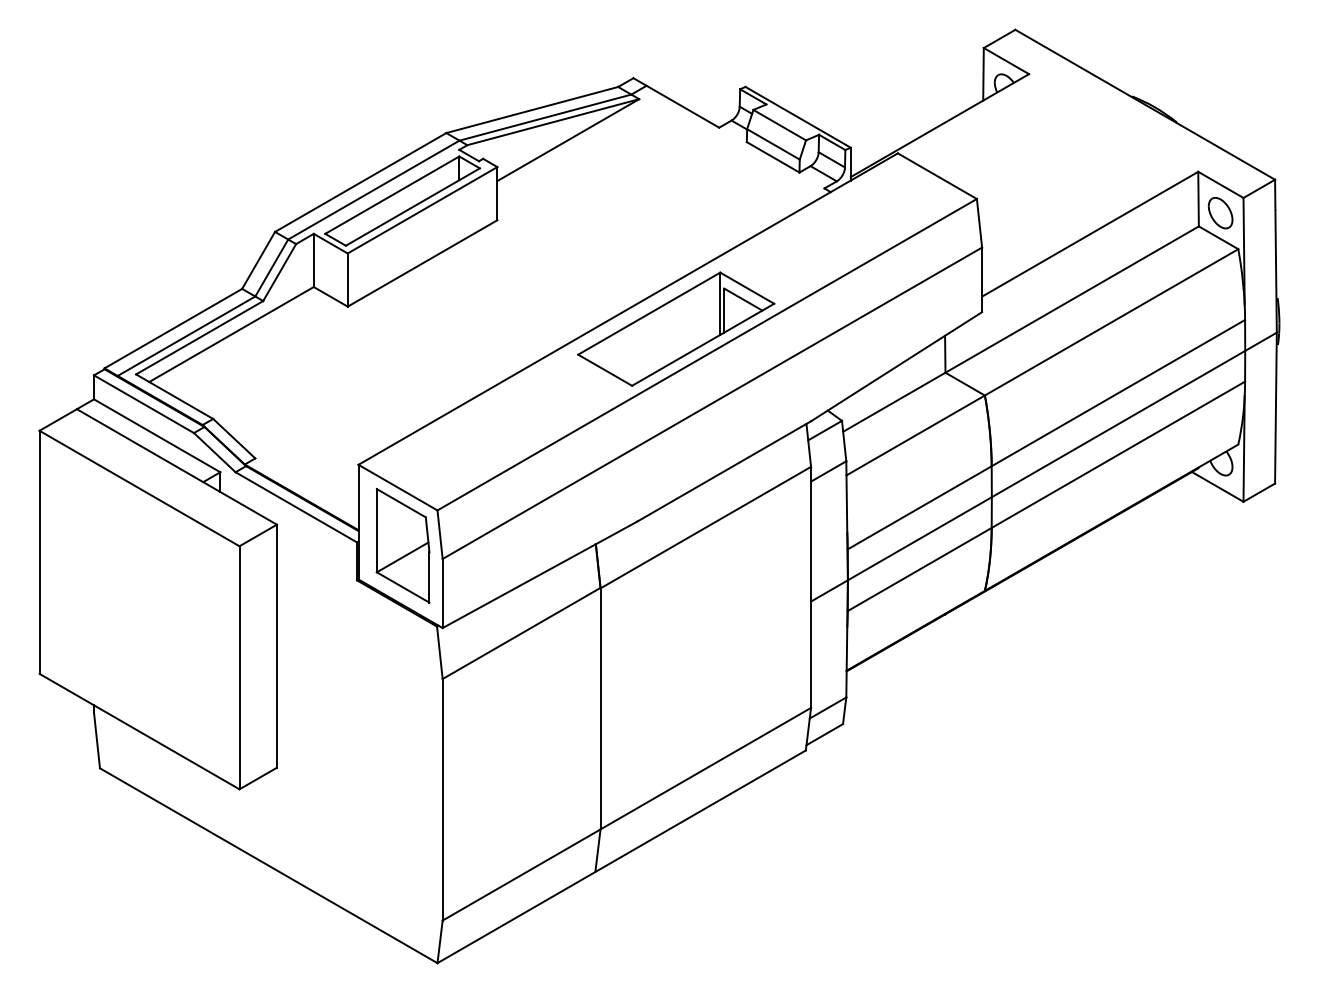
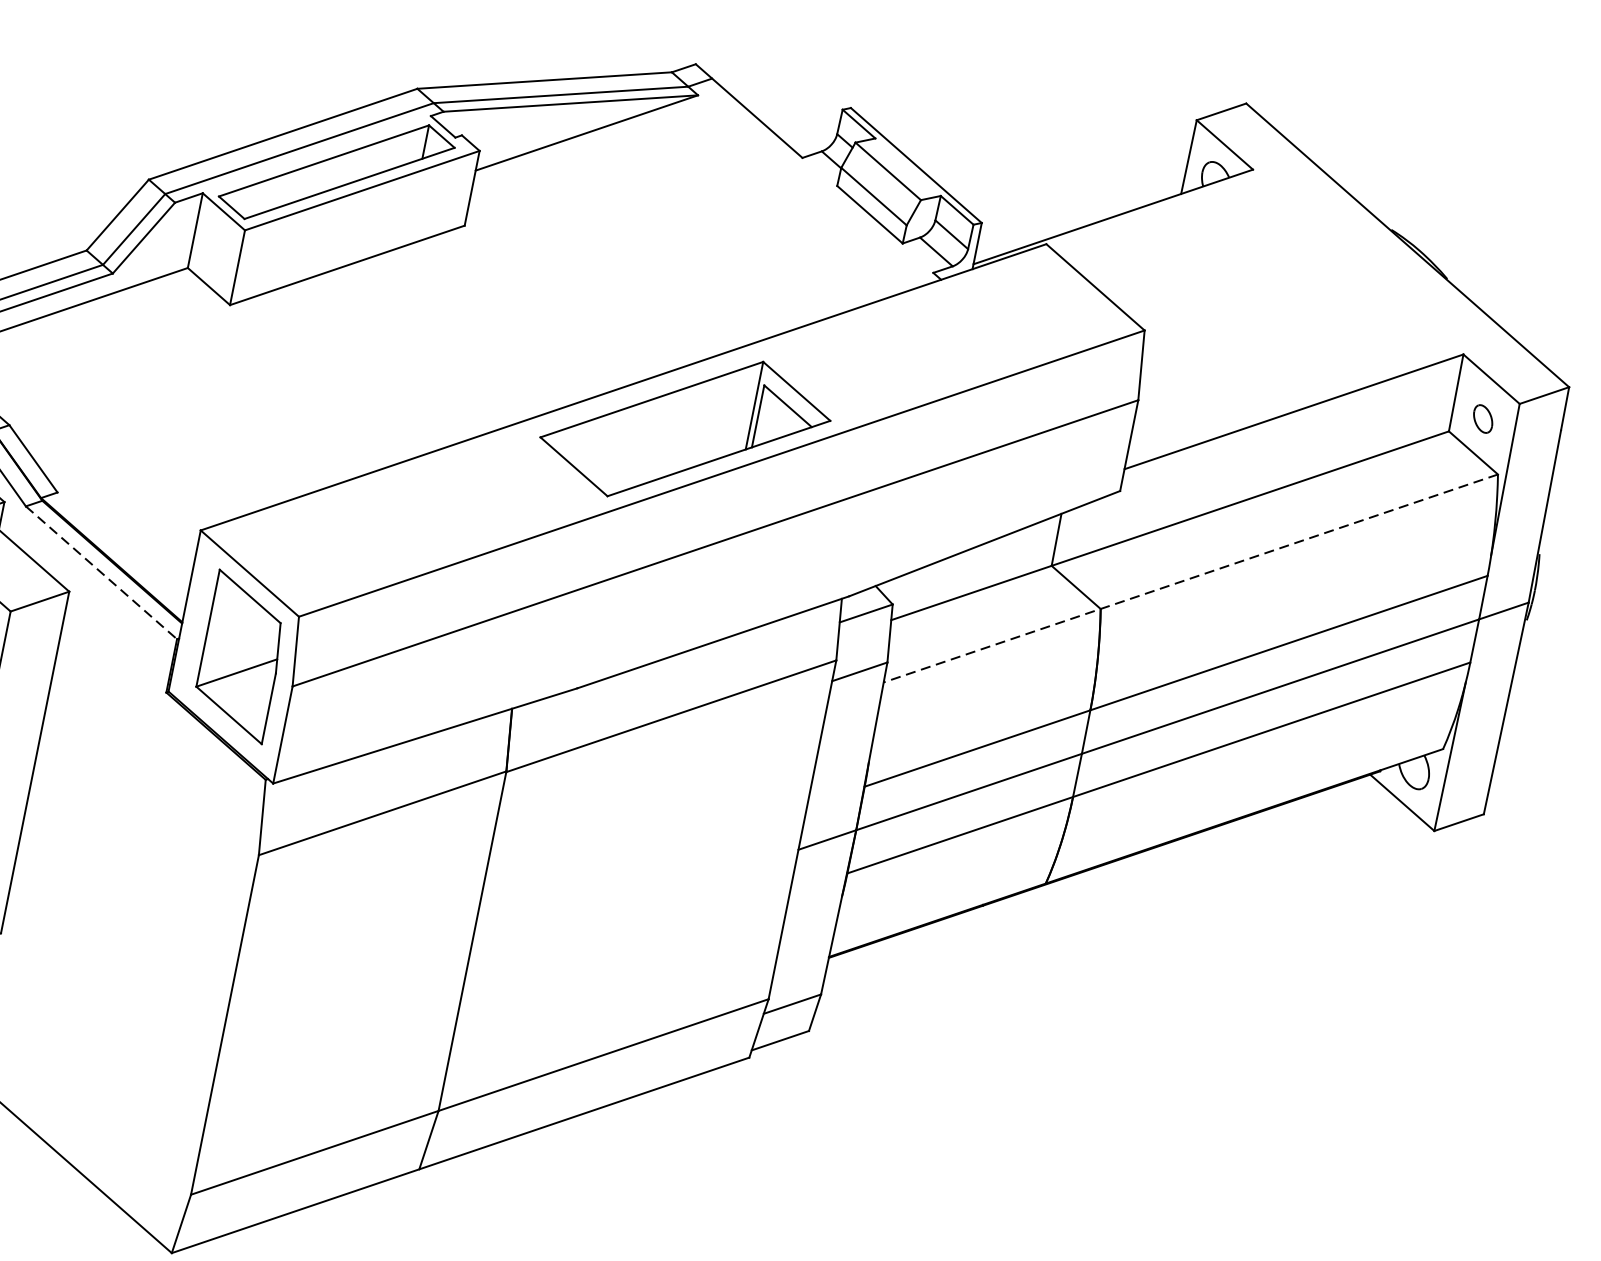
part: (1220, 213) -> (1482, 419), size x0.6
line: (1041, 362) -> (1189, 578), solid -> dashed
line: (296, 507) -> (101, 573), solid -> dashed

